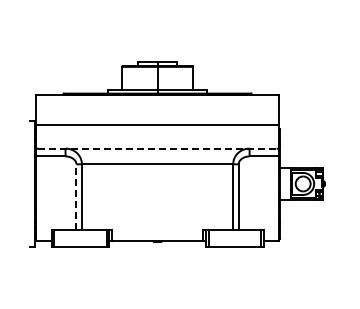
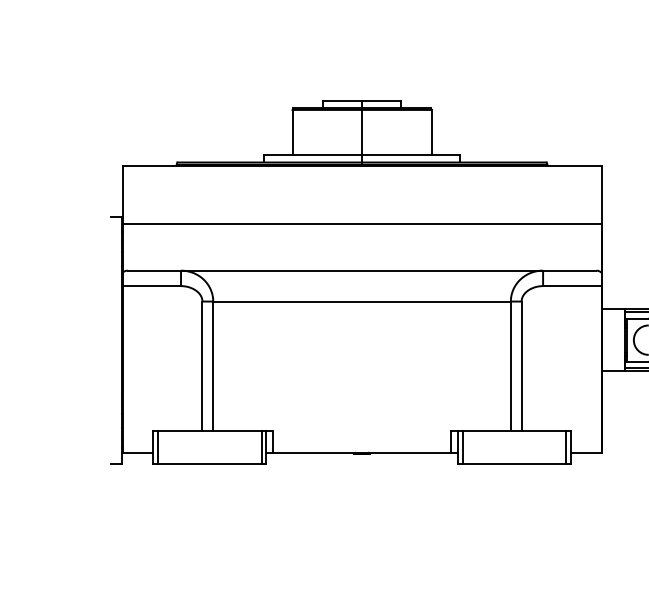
line: (158, 148) -> (363, 270), dashed -> solid
line: (76, 197) -> (202, 366), dashed -> solid

